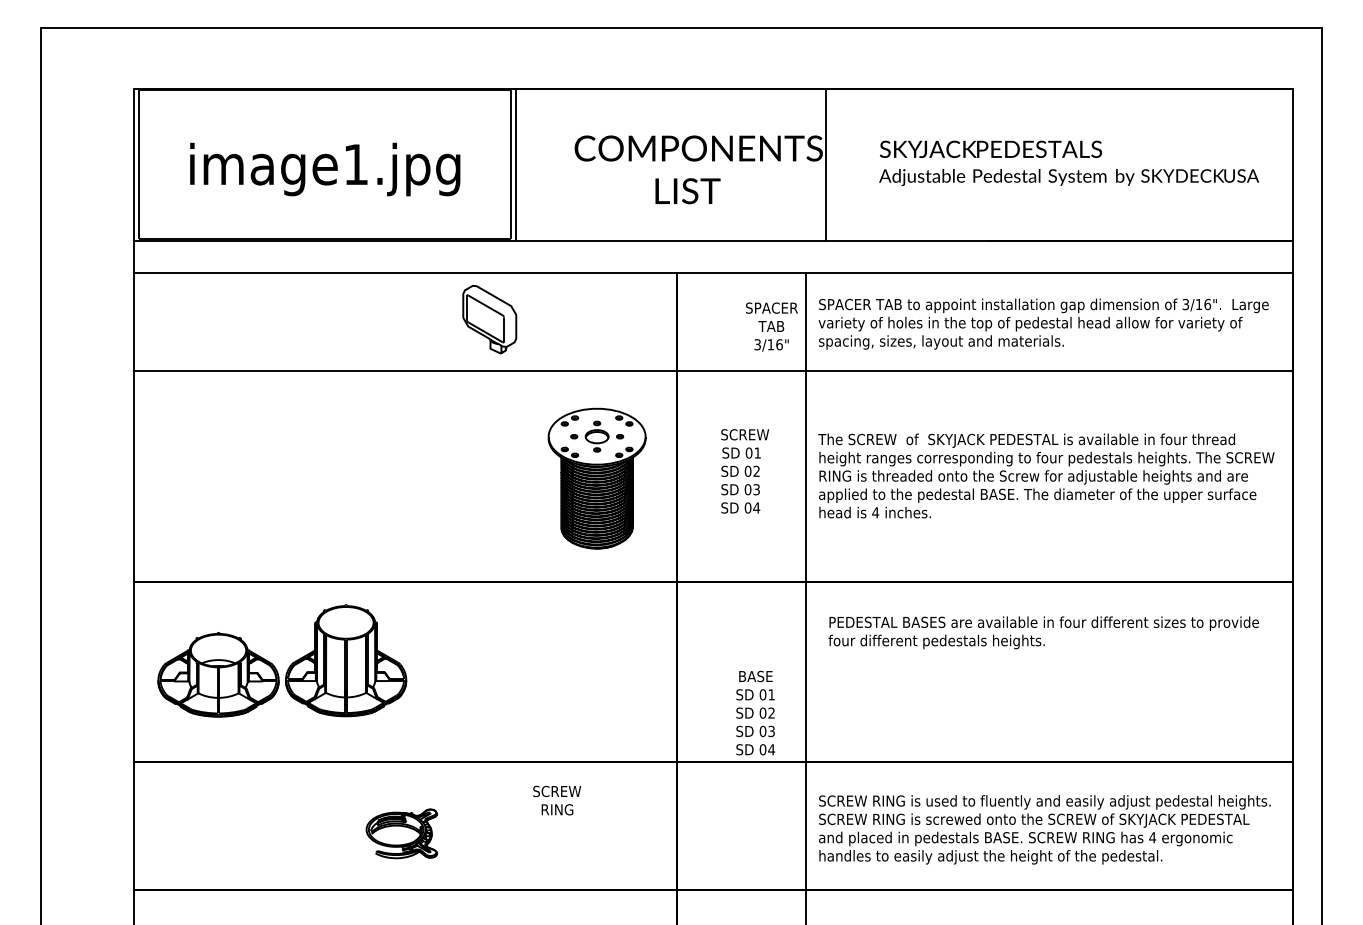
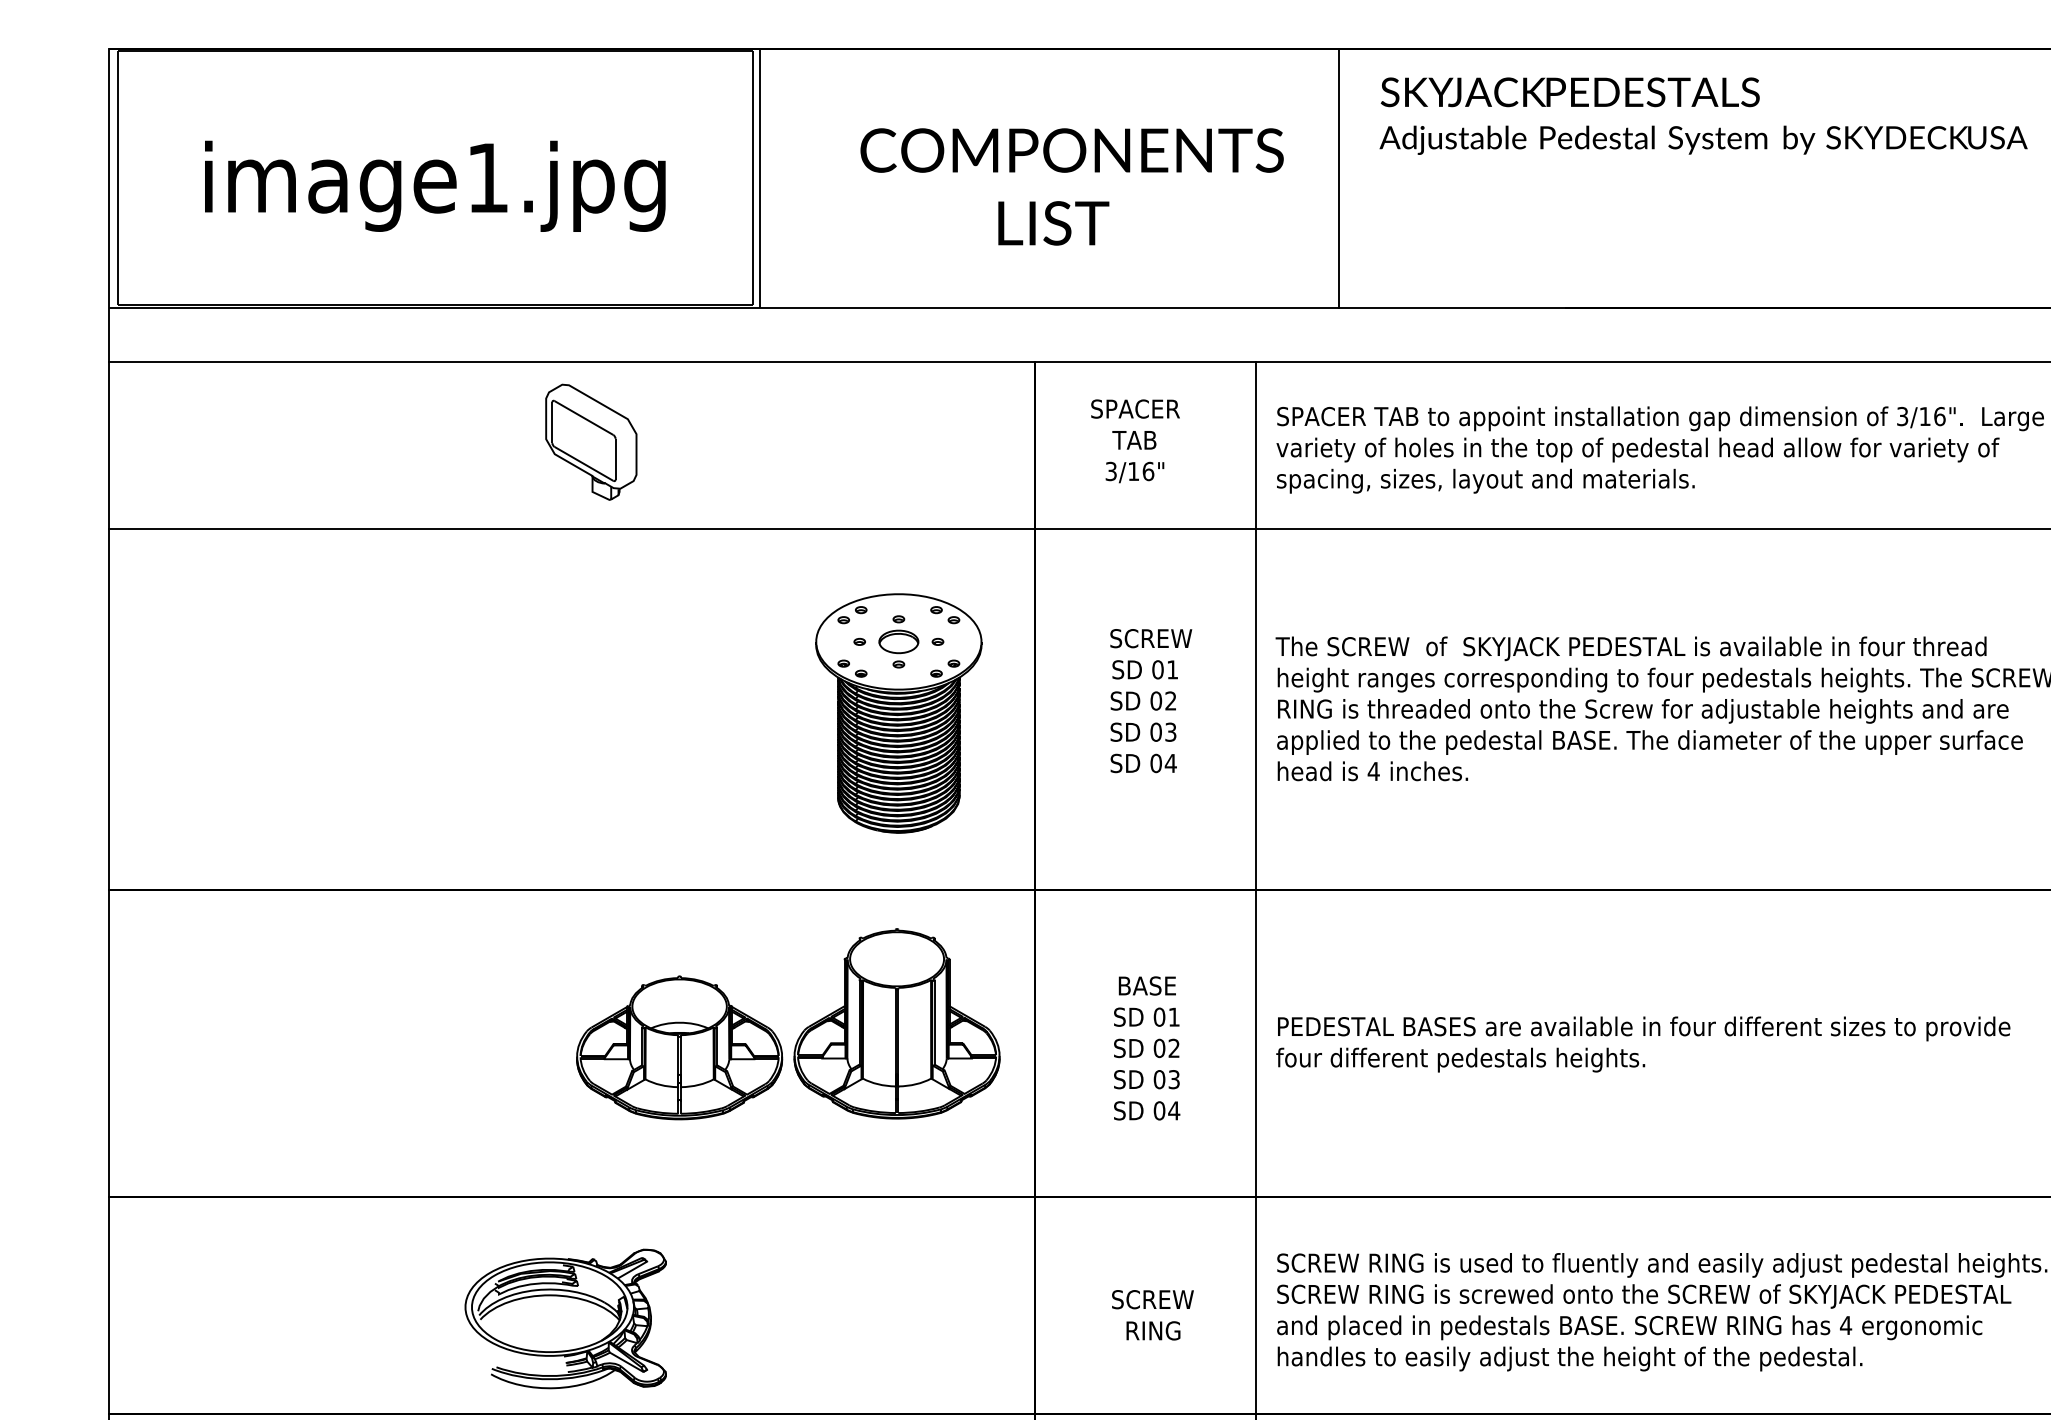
text: (1069, 163) -> (1704, 116), moved
line: (826, 164) -> (1339, 177), moved
part: (489, 319) -> (590, 442), moved
text: (771, 326) -> (1134, 440), moved
text: (1043, 632) -> (1642, 1043), moved
part: (289, 665) -> (800, 1031), moved
text: (755, 712) -> (1146, 1047), moved
text: (557, 800) -> (1153, 1315), moved
part: (401, 833) -> (565, 1318), size x1.67

